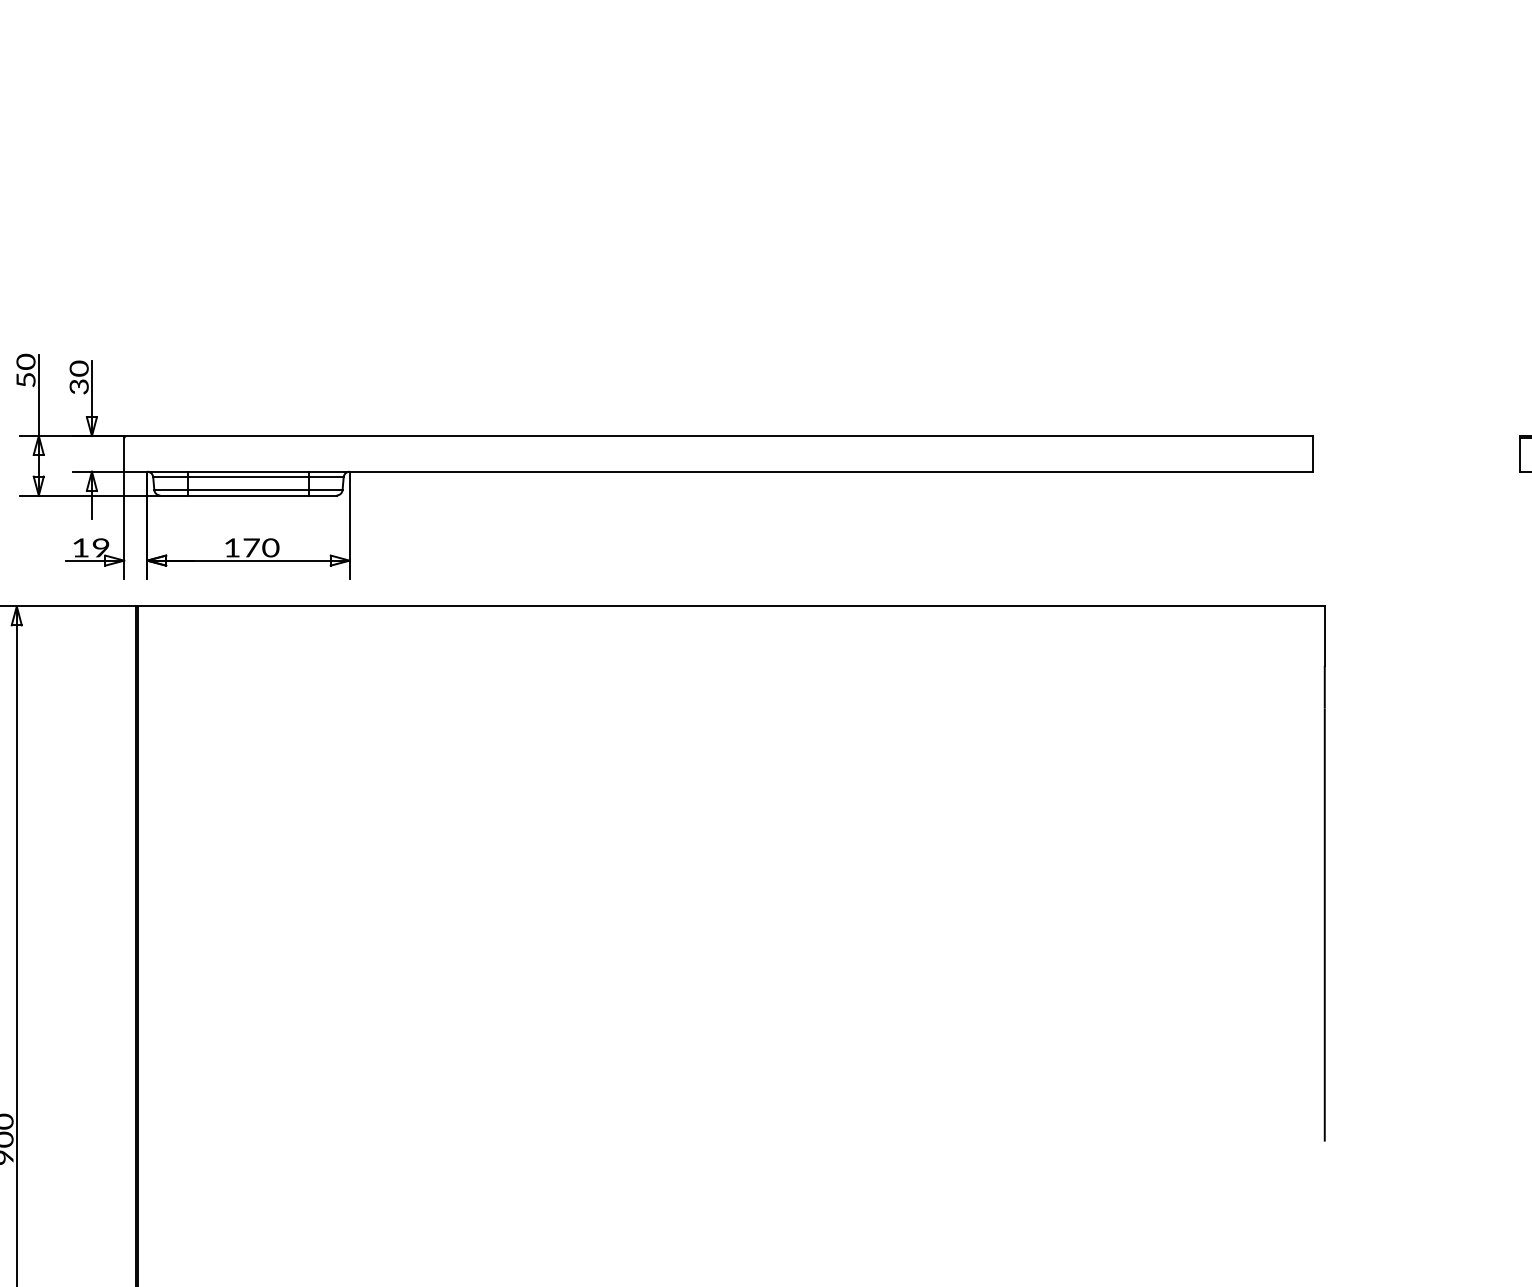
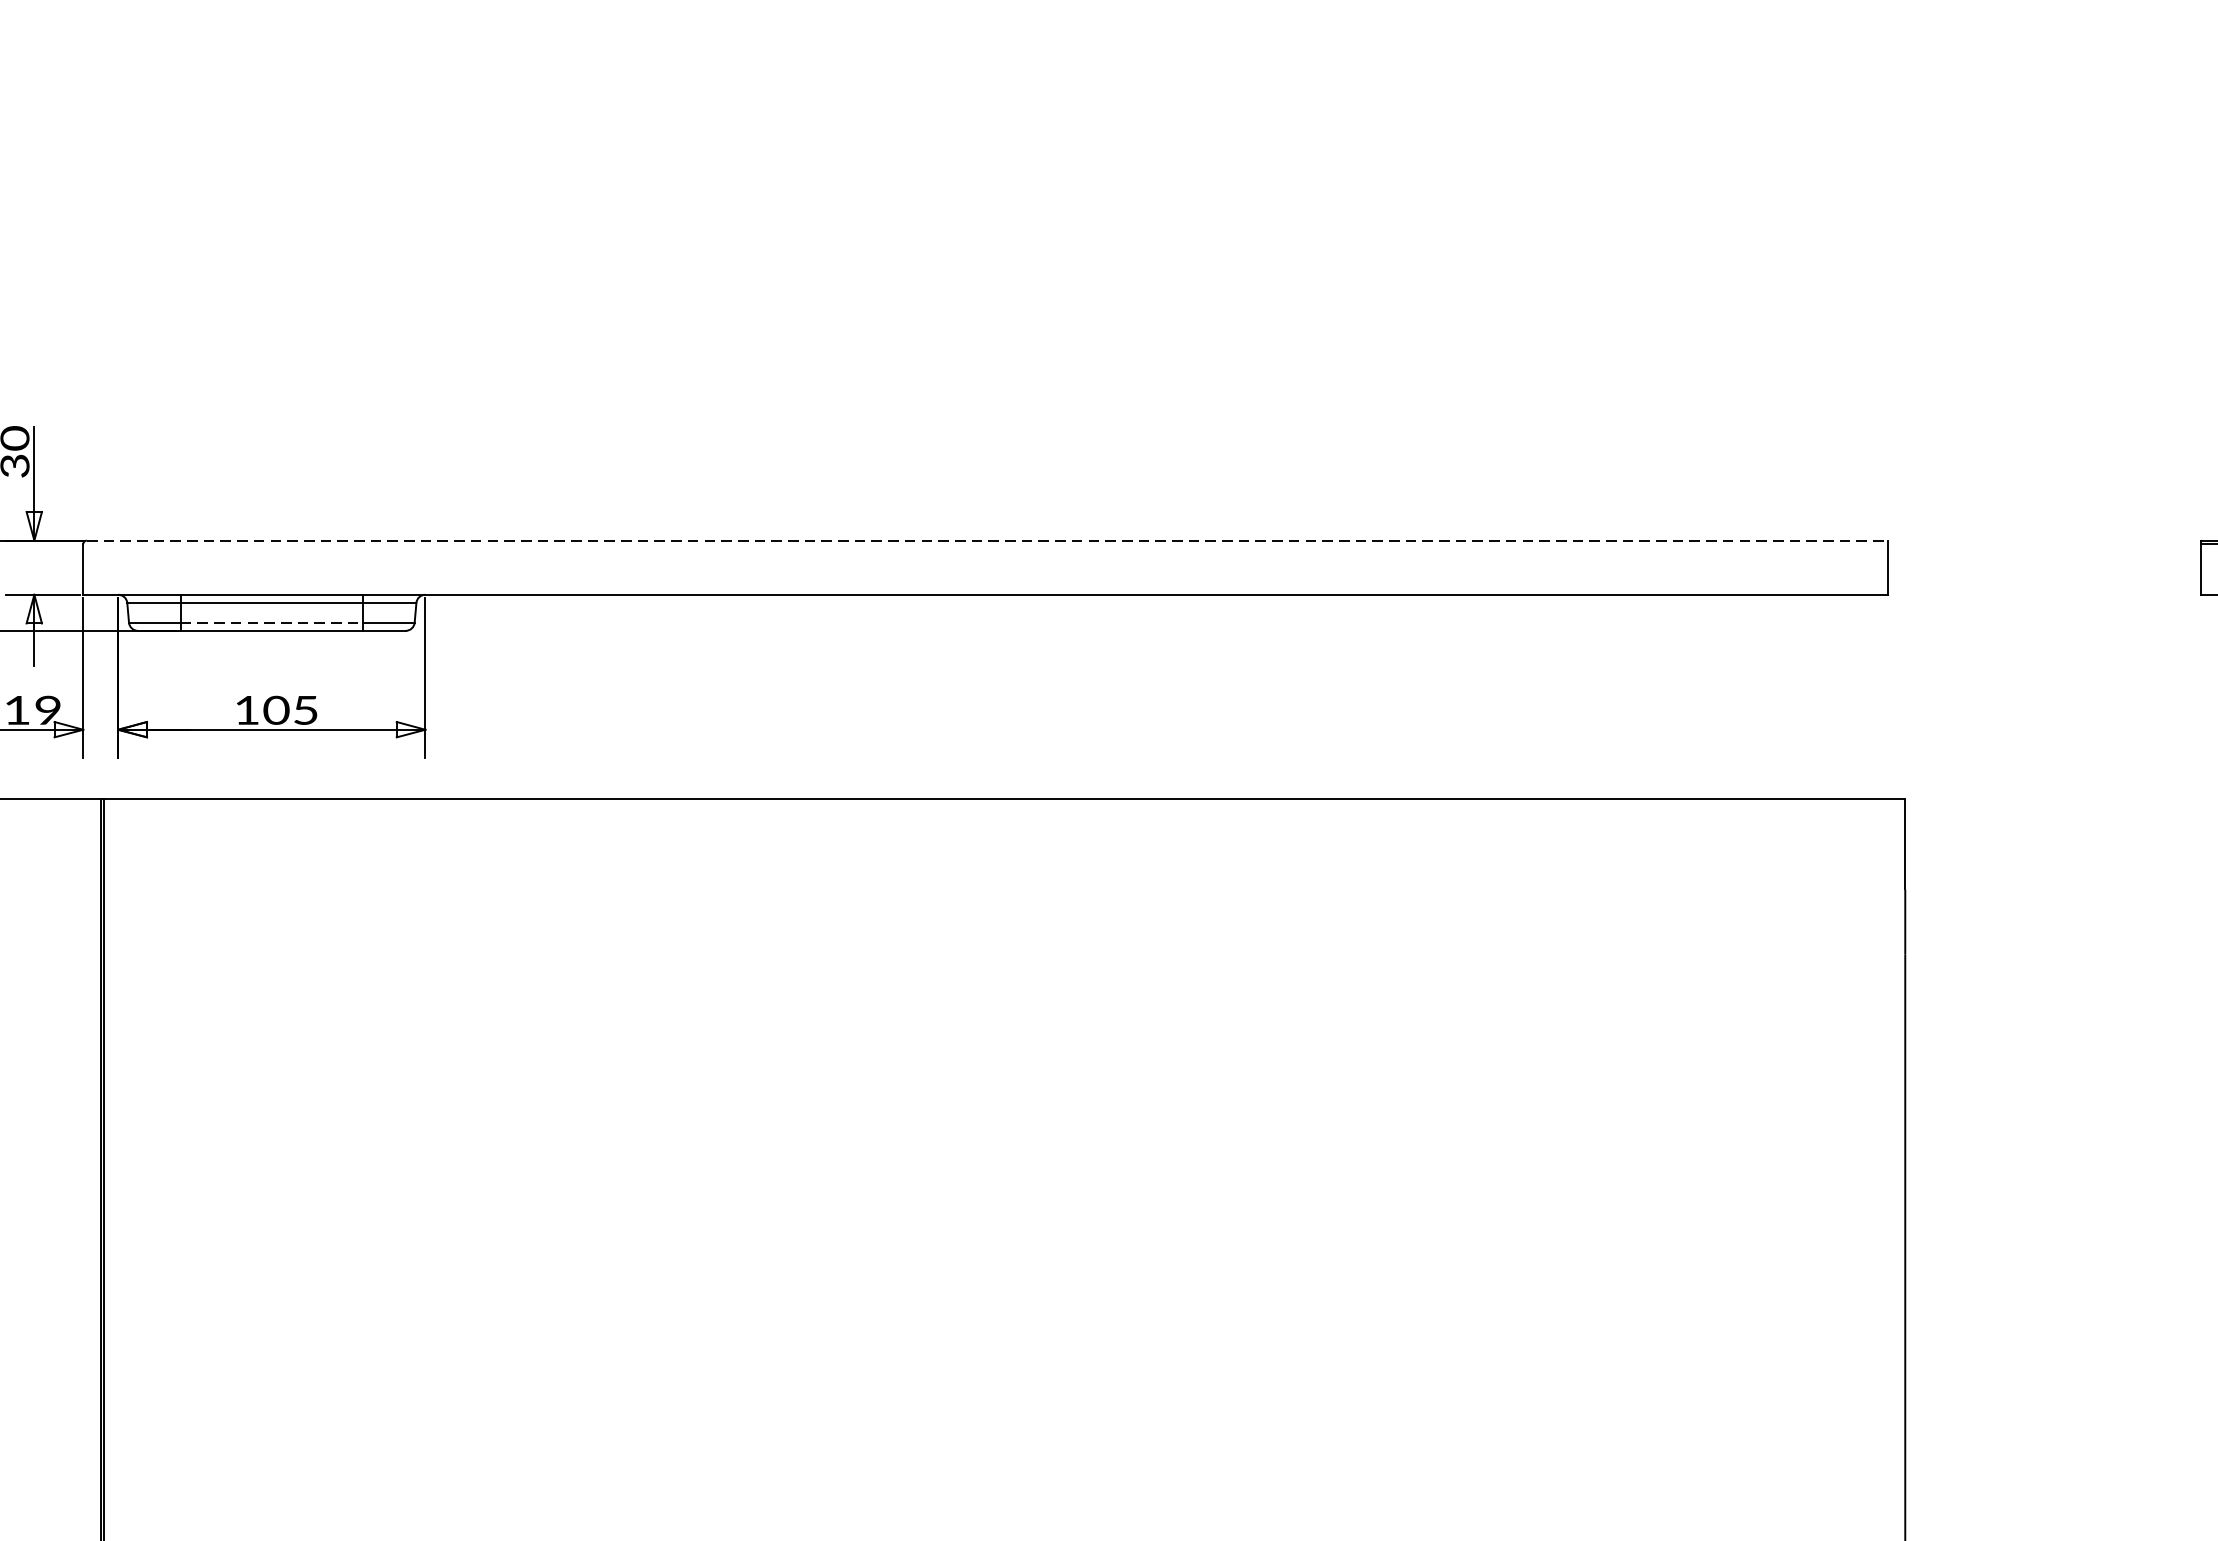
line: (720, 436) -> (988, 541), solid -> dashed
line: (248, 490) -> (271, 623), solid -> dashed
text: (261, 547) -> (291, 709), 170 -> 105

